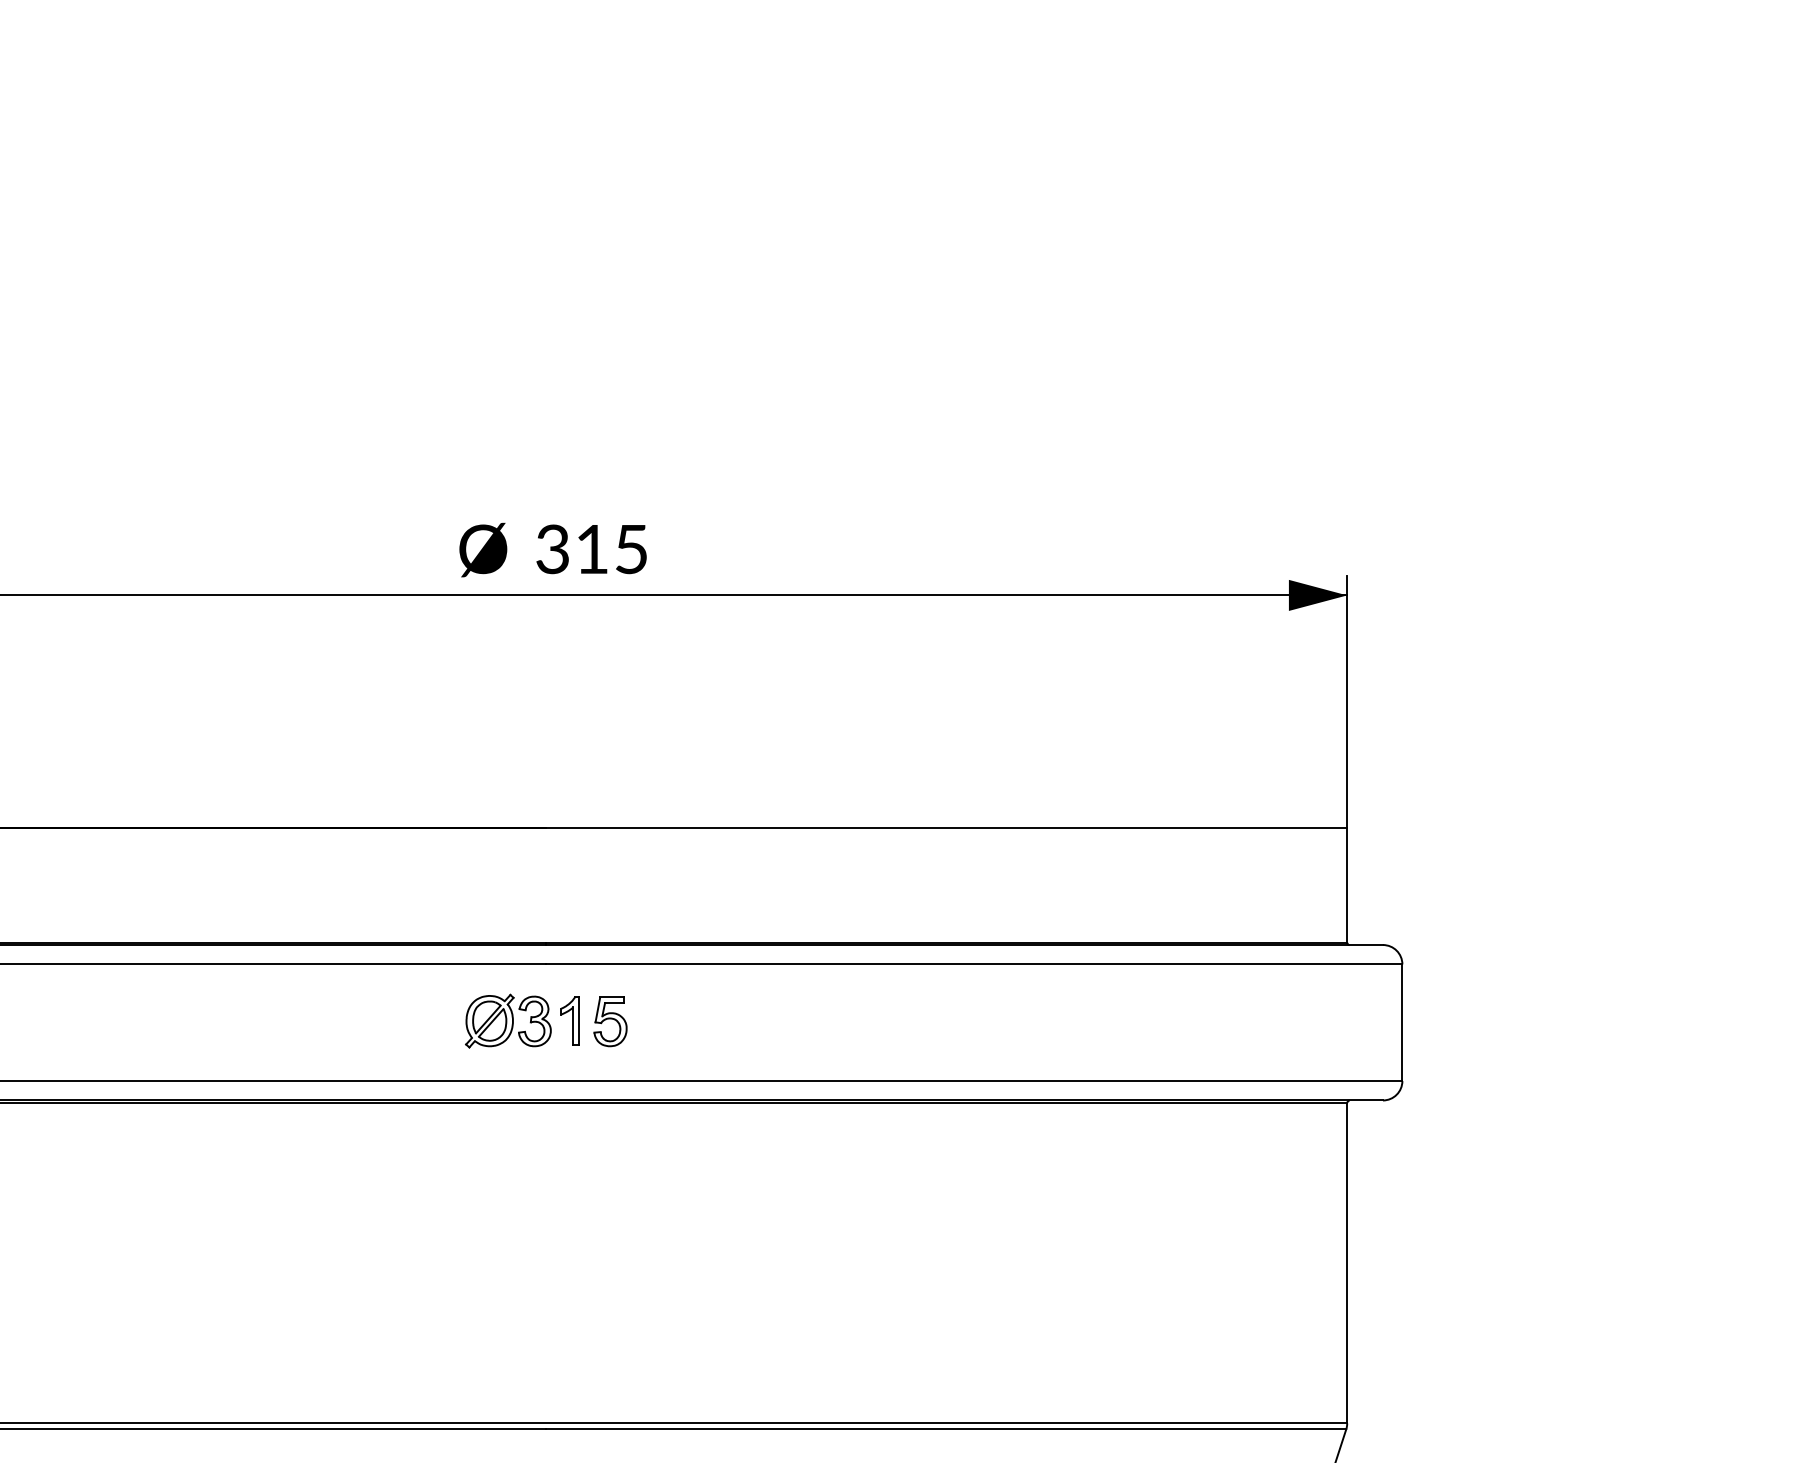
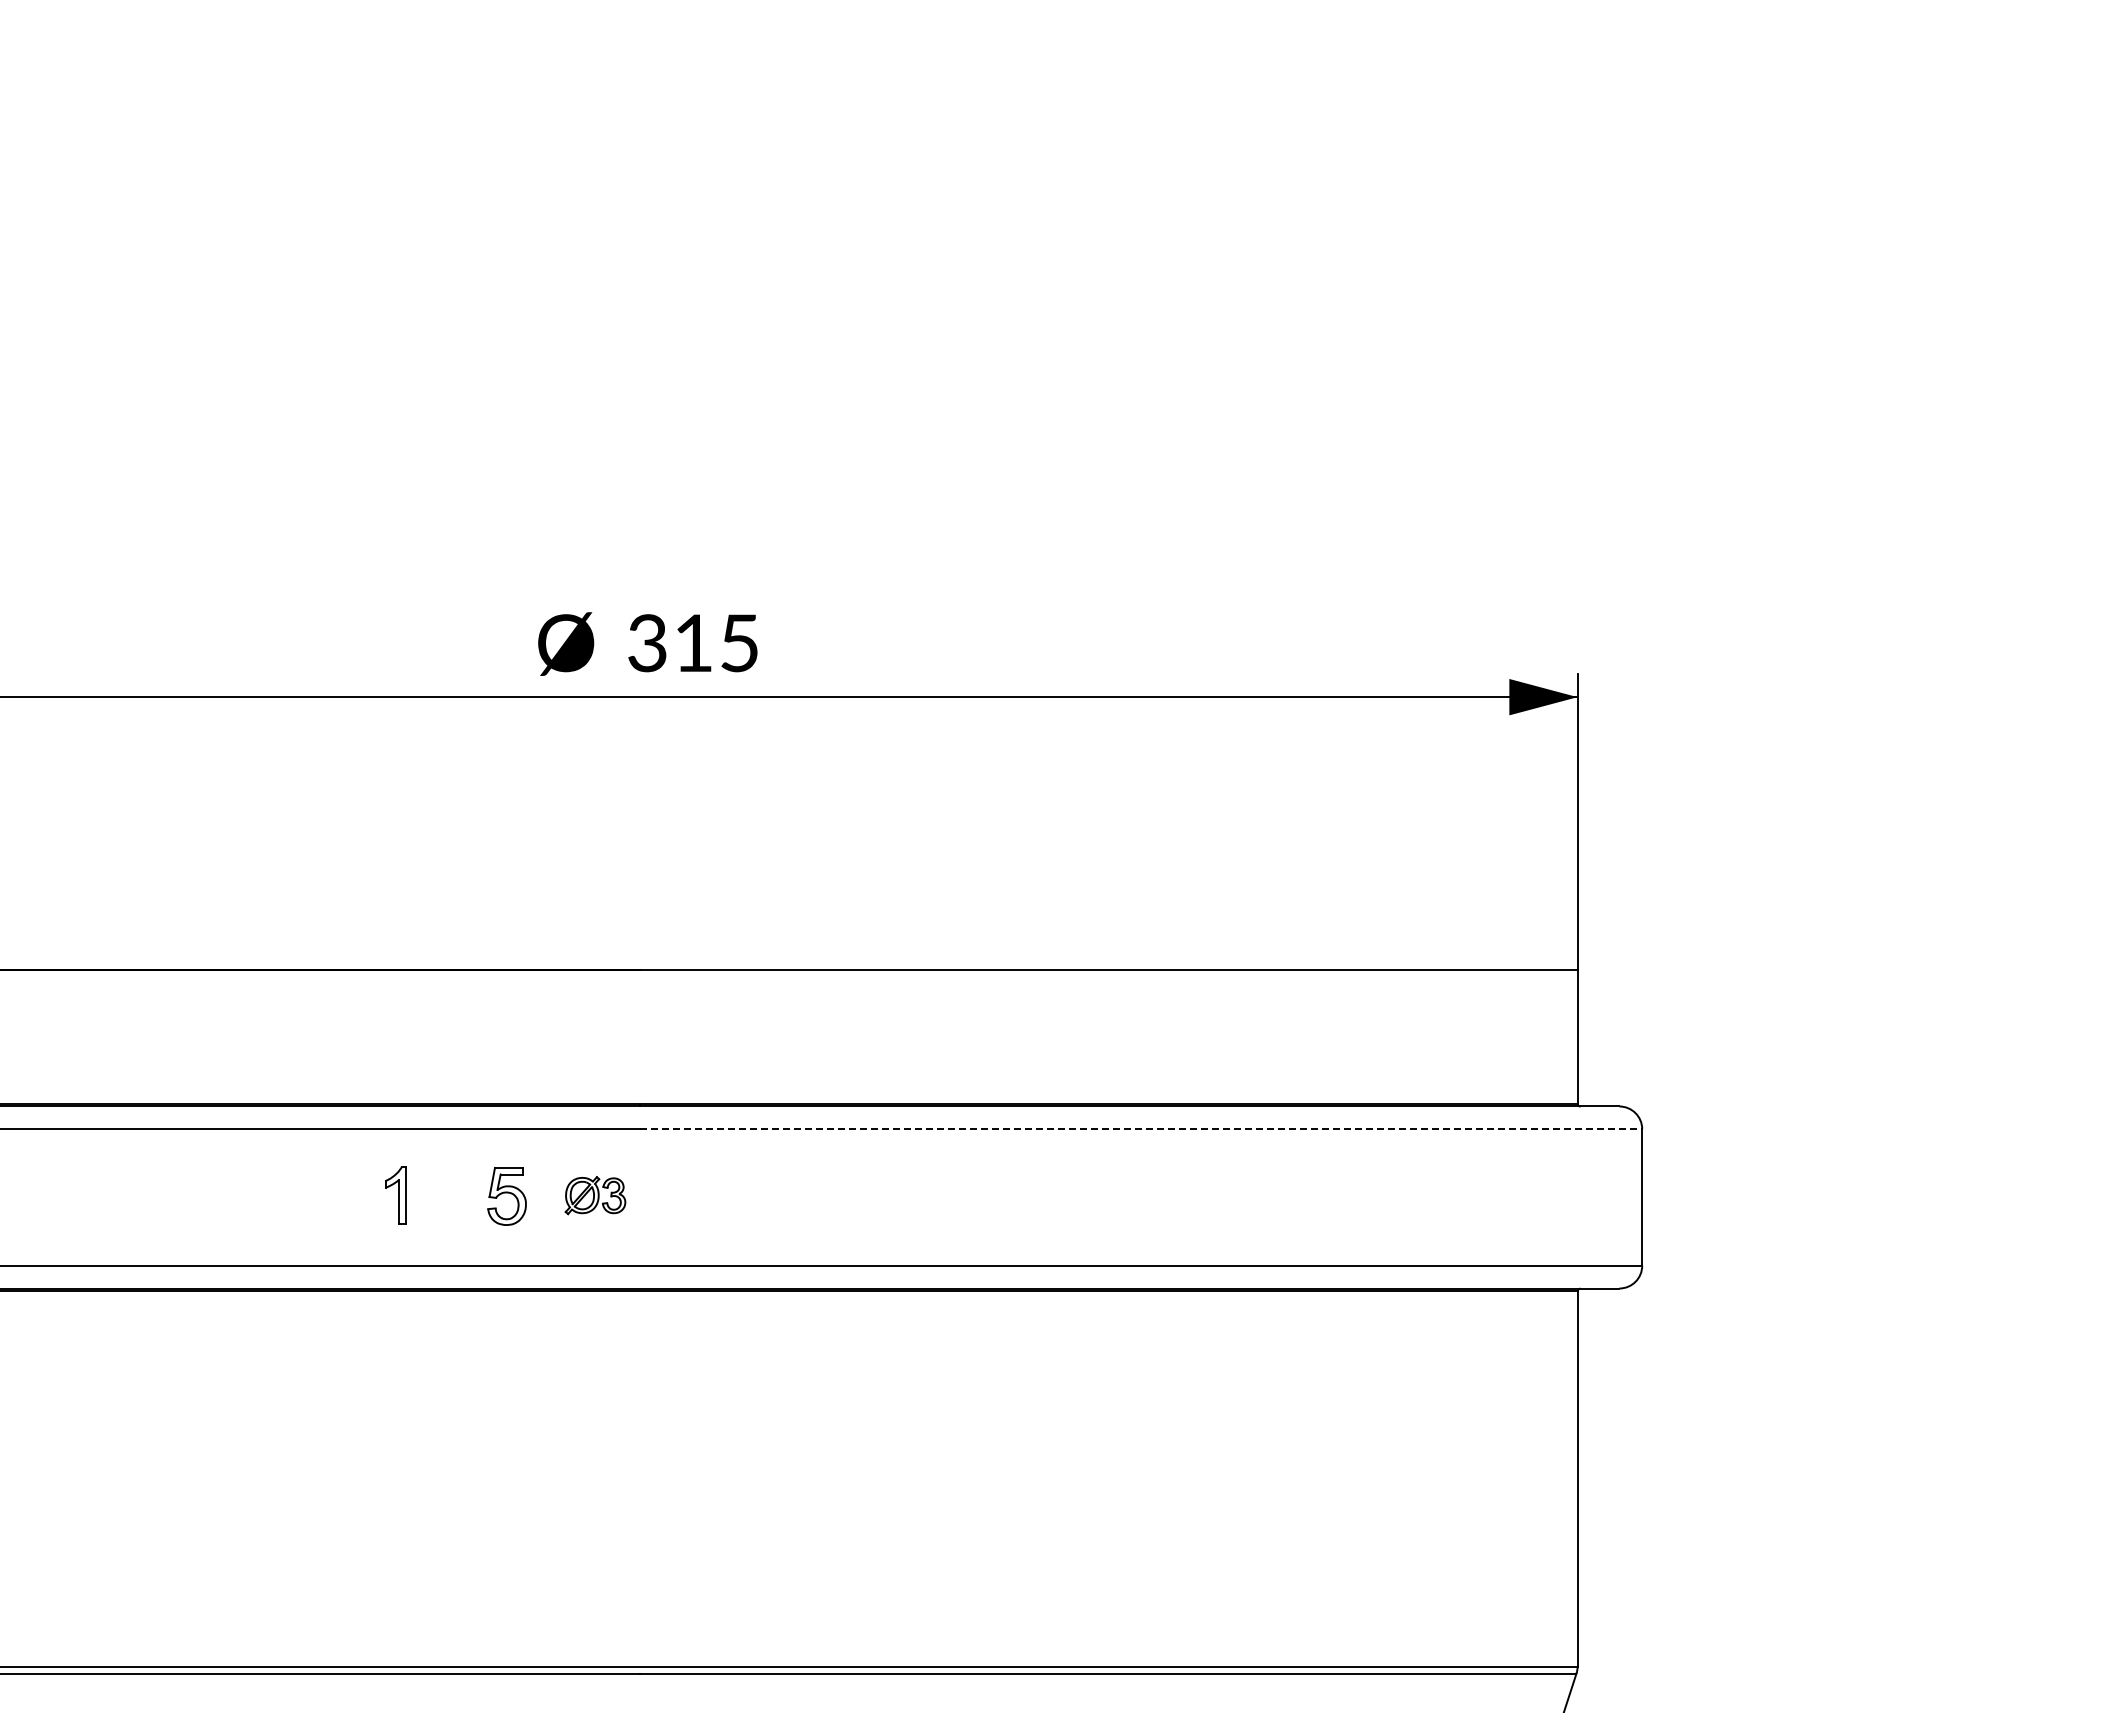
line: (974, 964) -> (1141, 1129), solid -> dashed
part: (508, 1021) -> (595, 1195), size x0.6
part: (569, 1021) -> (395, 1195), moved
part: (610, 1021) -> (506, 1196), moved

